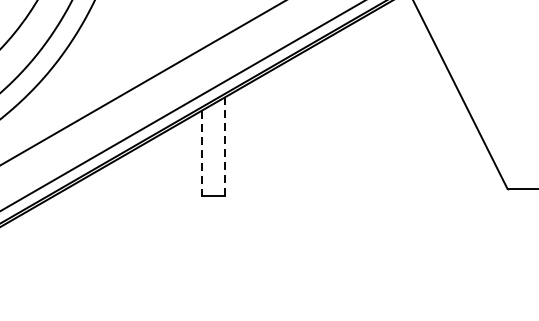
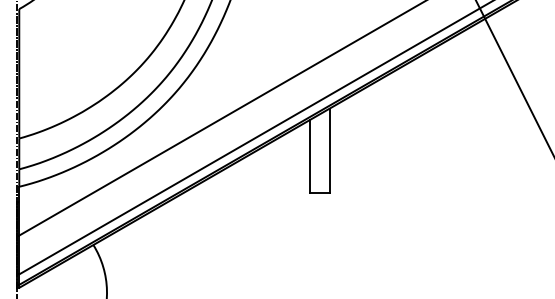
line: (225, 146) -> (329, 150), dashed -> solid
line: (201, 153) -> (309, 156), dashed -> solid

